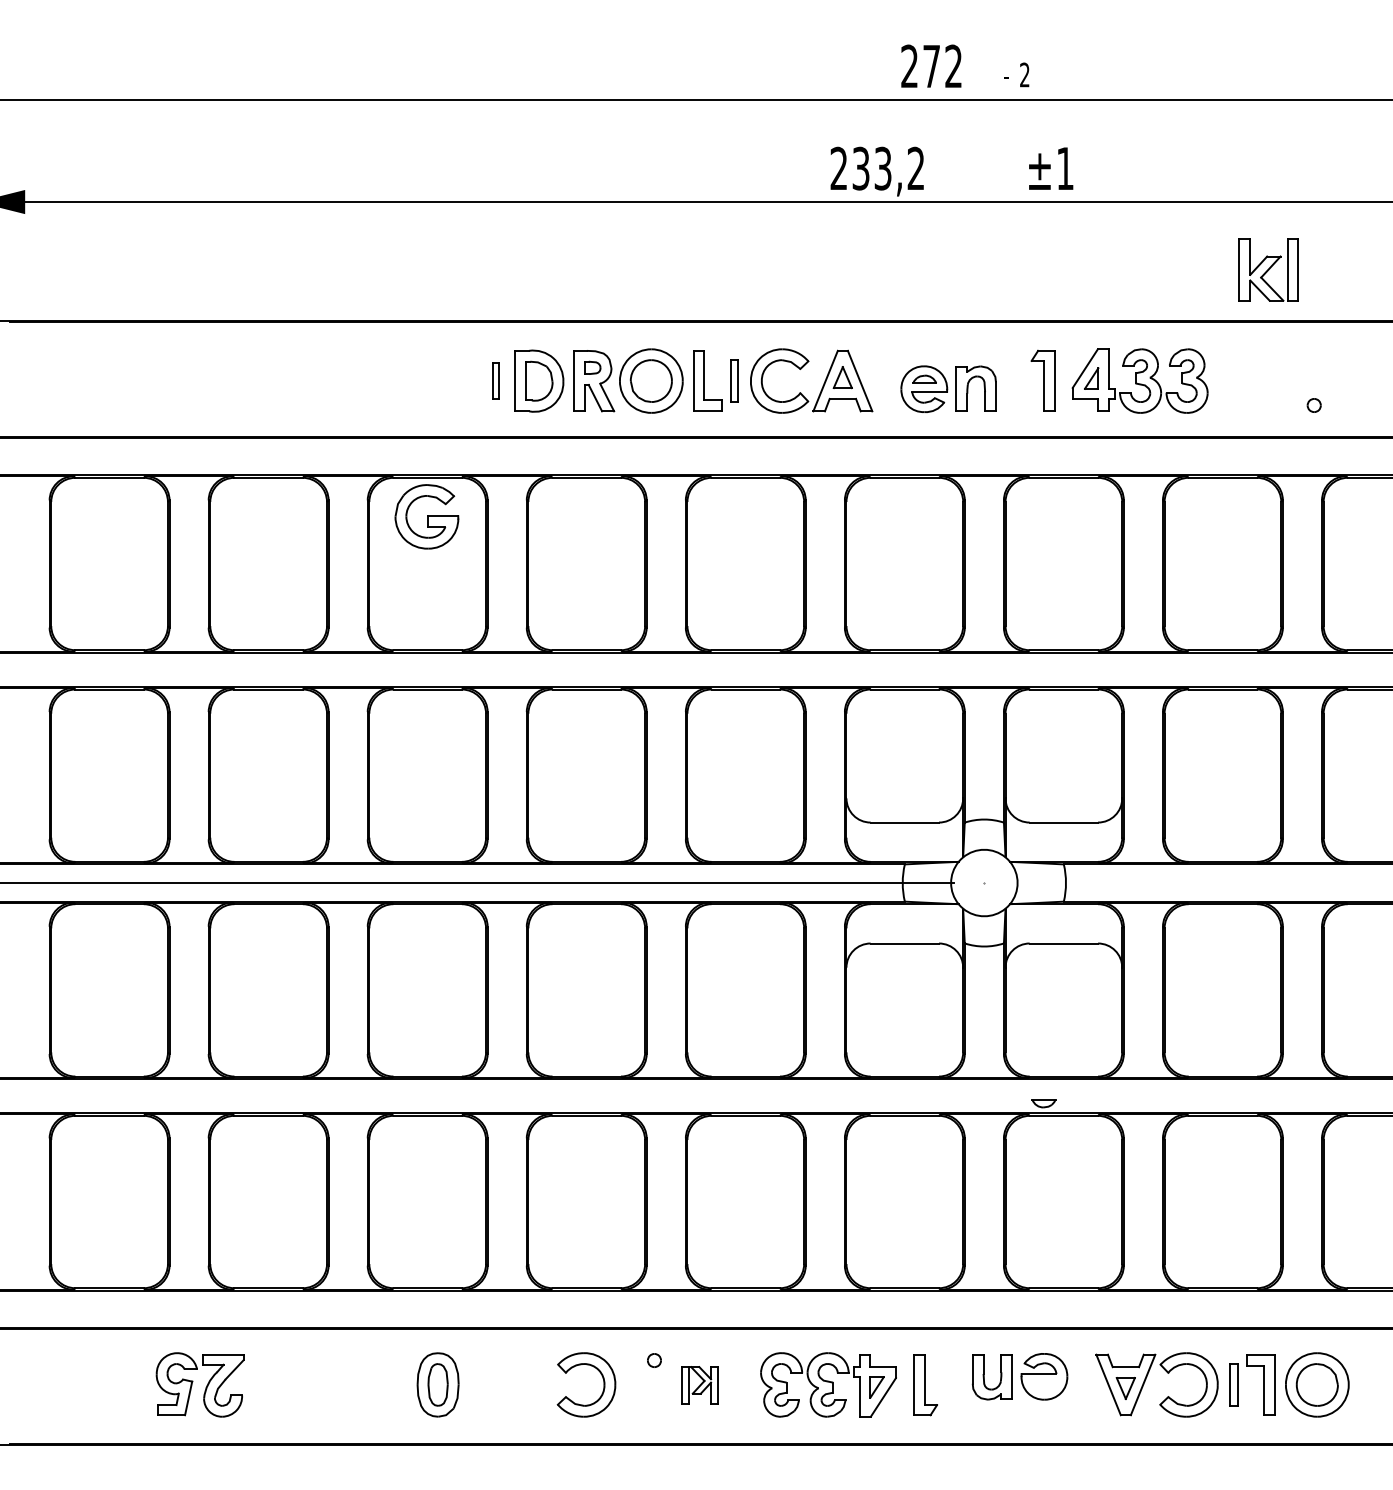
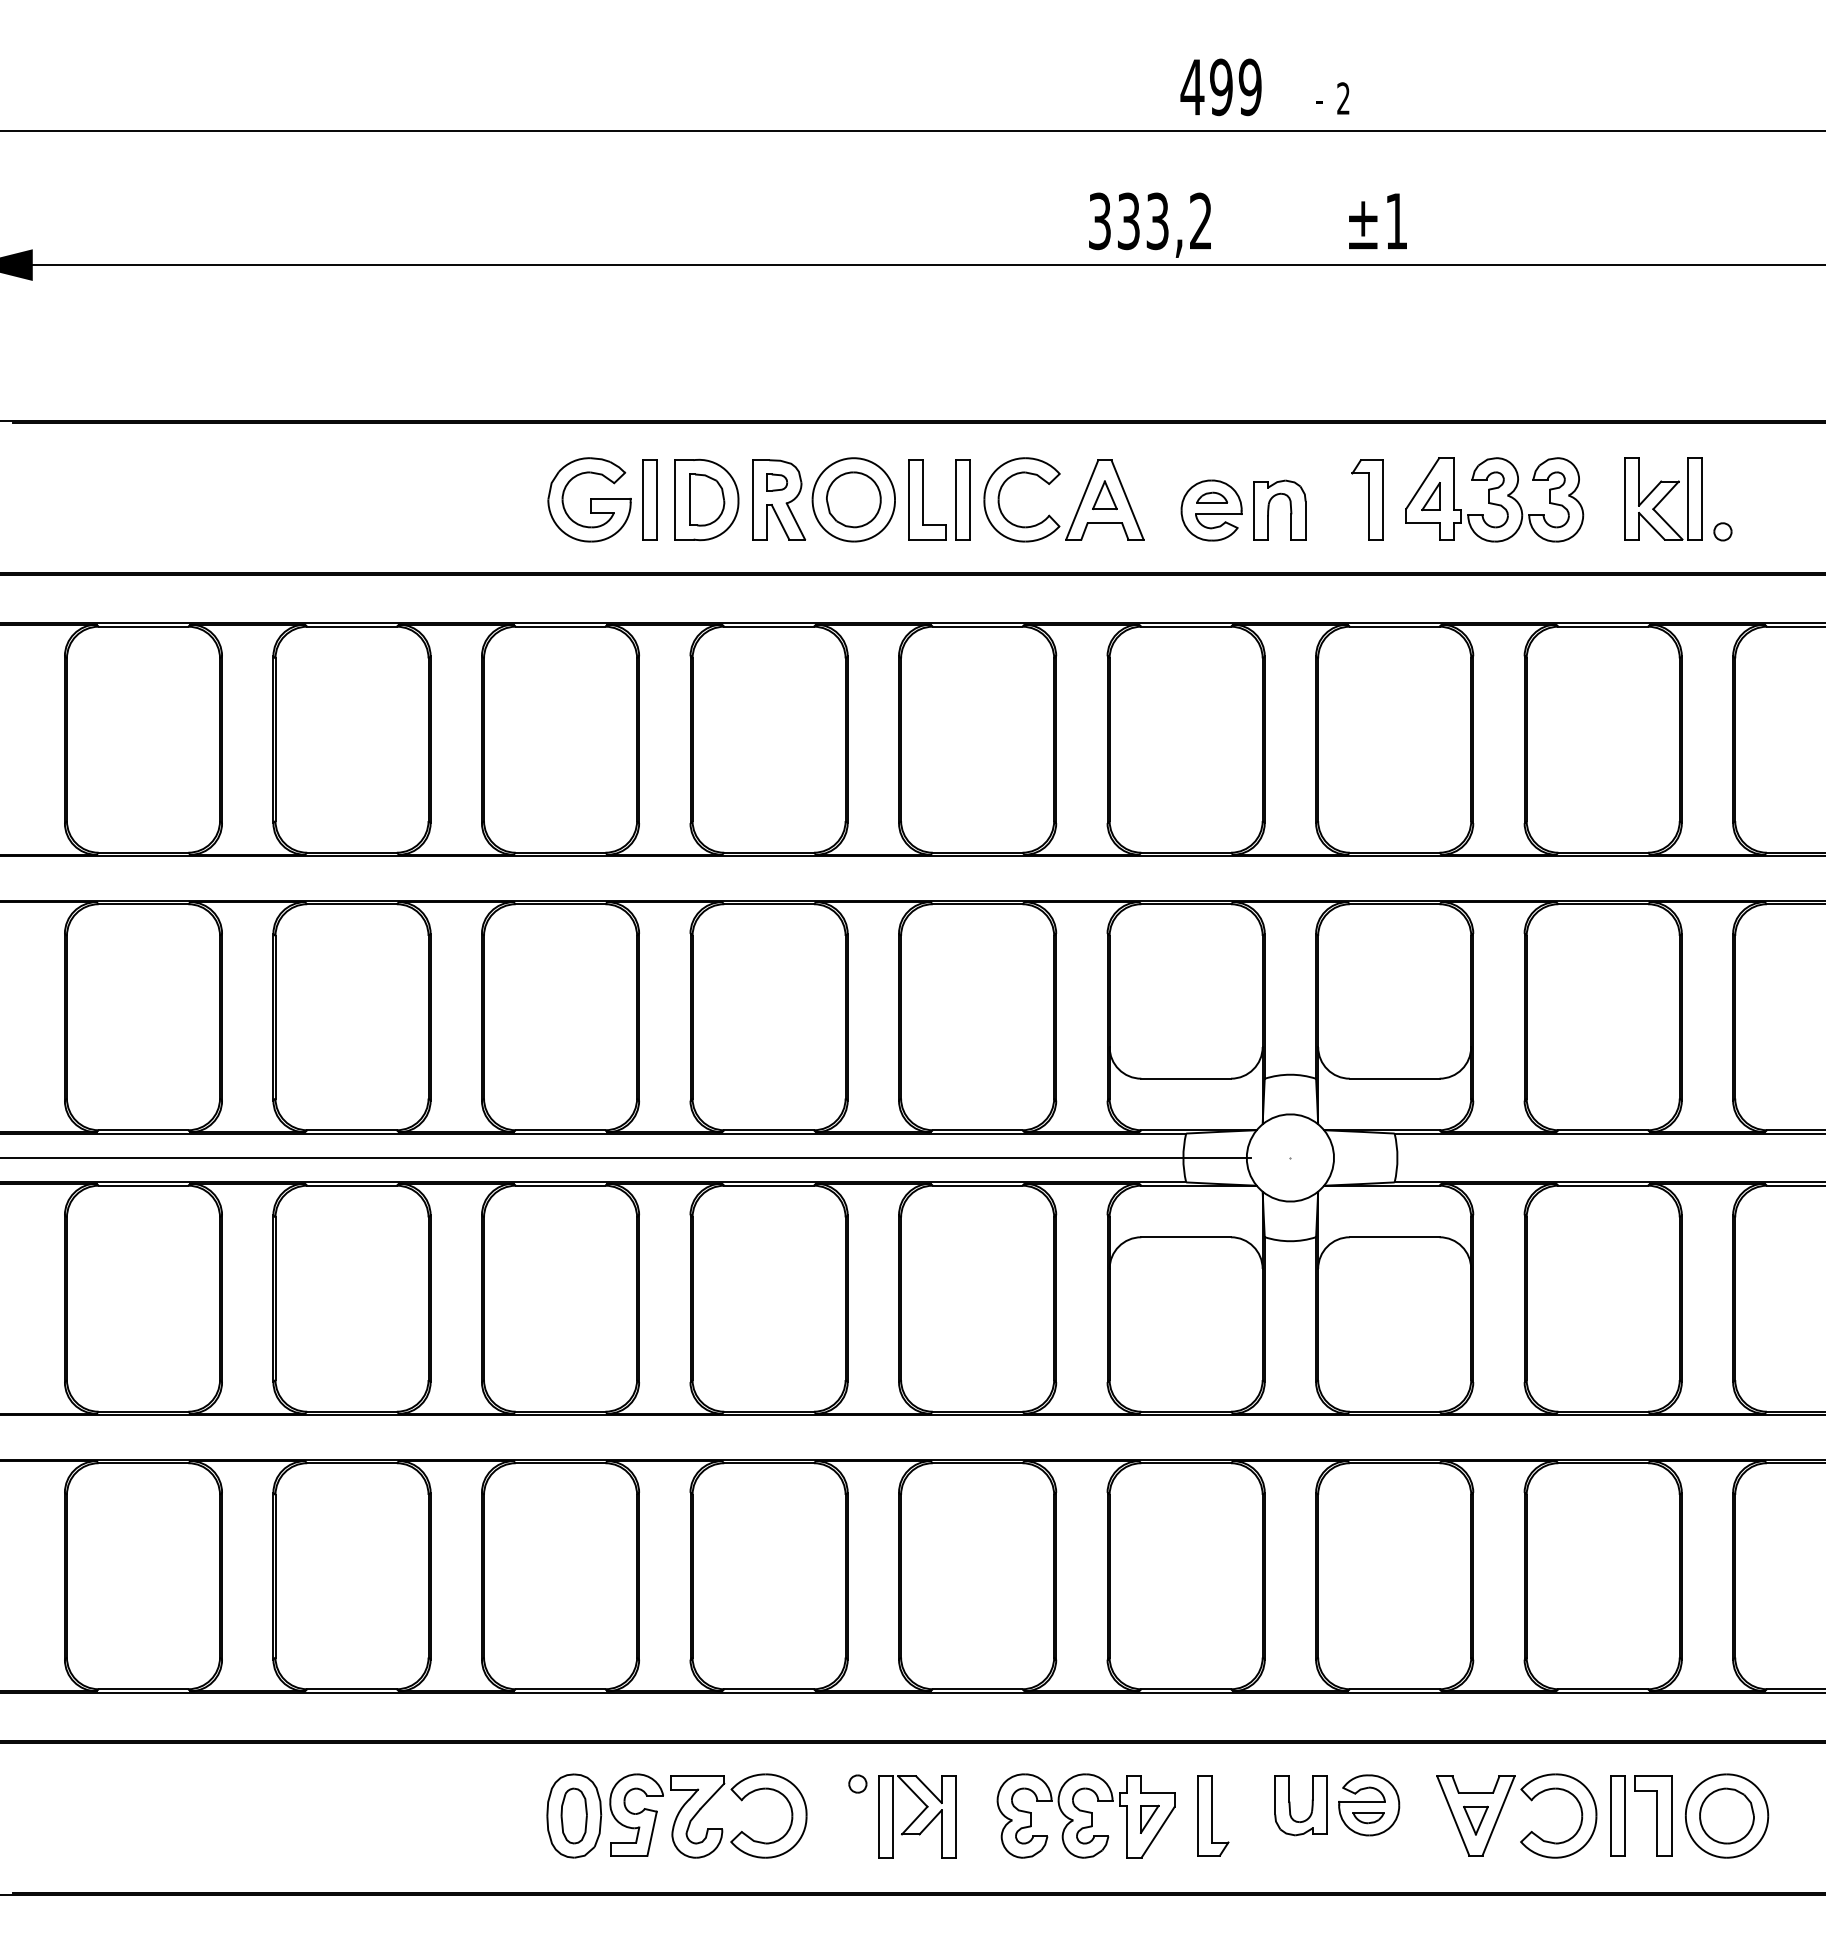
text: (931, 66) -> (1220, 87), 272 -> 499
text: (838, 168) -> (1099, 221), 233,2 -> 333,2
part: (1268, 269) -> (1663, 498), moved
part: (495, 380) -> (649, 499), size x1.67
part: (734, 380) -> (962, 499), size x1.43
part: (426, 516) -> (589, 499), moved
part: (1043, 1103) -> (1368, 1818), moved
part: (1233, 1384) -> (1617, 1815), size x1.43
part: (699, 1385) -> (917, 1816), size x1.67
part: (205, 1387) -> (674, 1819), moved

